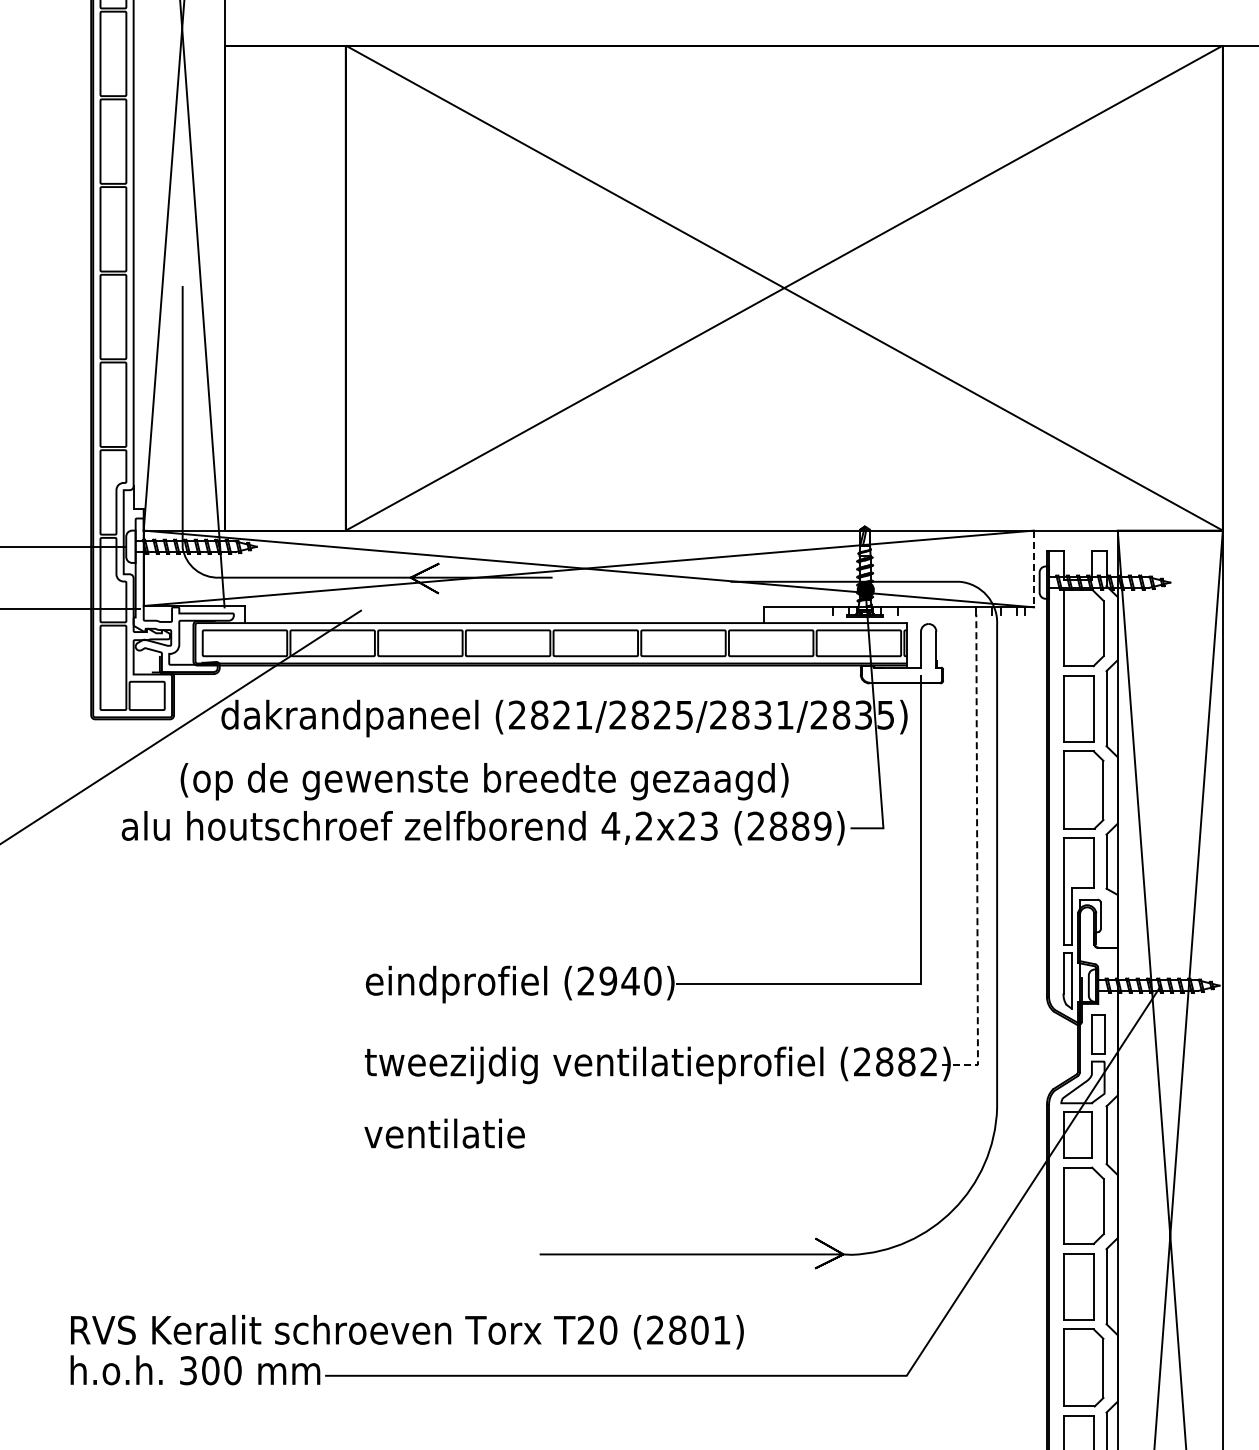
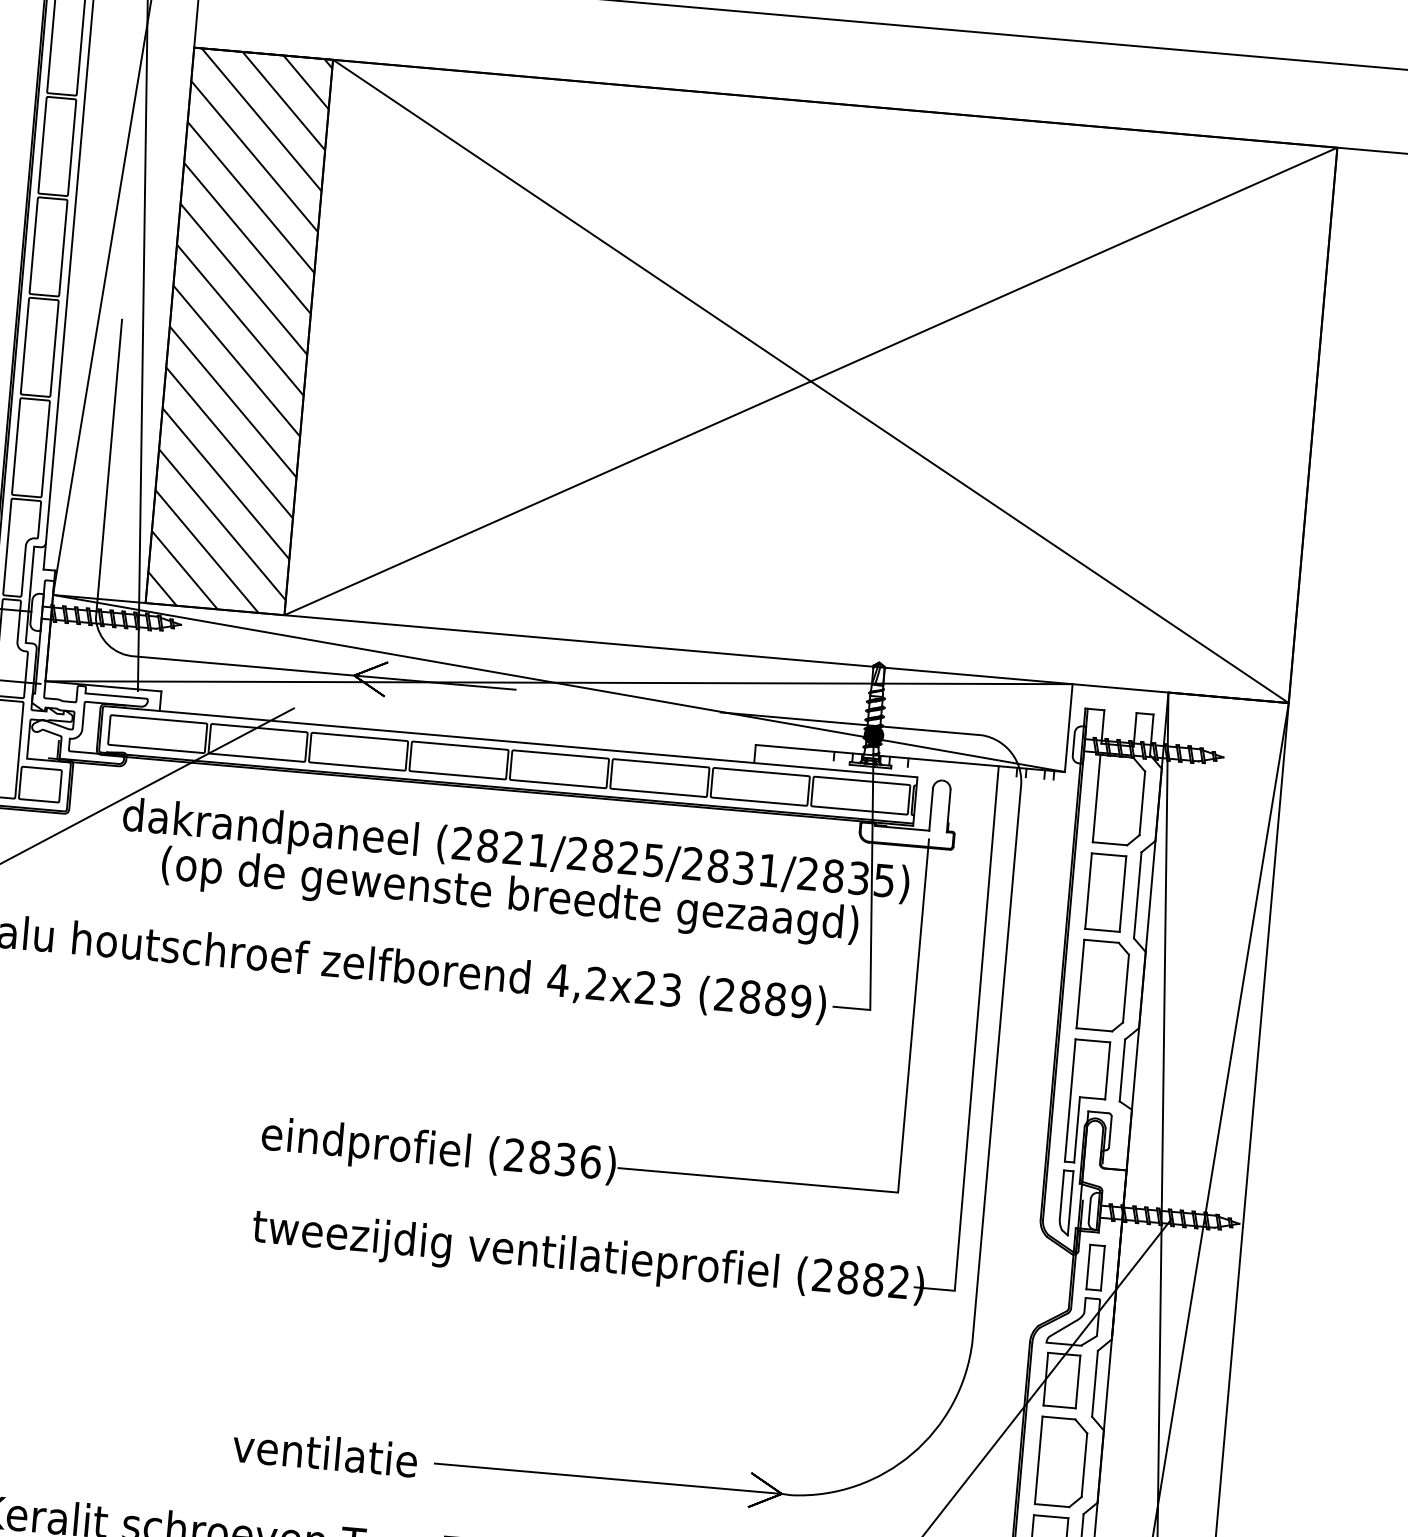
hatch: (284, 287) -> (238, 330), added
line: (1034, 569) -> (1069, 728), dashed -> solid
text: (484, 781) -> (509, 896), moved
line: (977, 858) -> (974, 1053), dashed -> solid
text: (630, 980) -> (565, 1158), (2940) -> (2836)
text: (444, 1133) -> (325, 1452), moved

